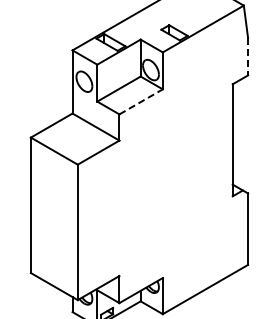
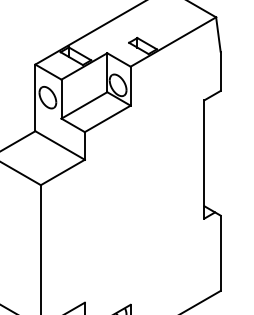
line: (248, 56) -> (221, 71), dashed -> solid
line: (141, 101) -> (108, 118), dashed -> solid

